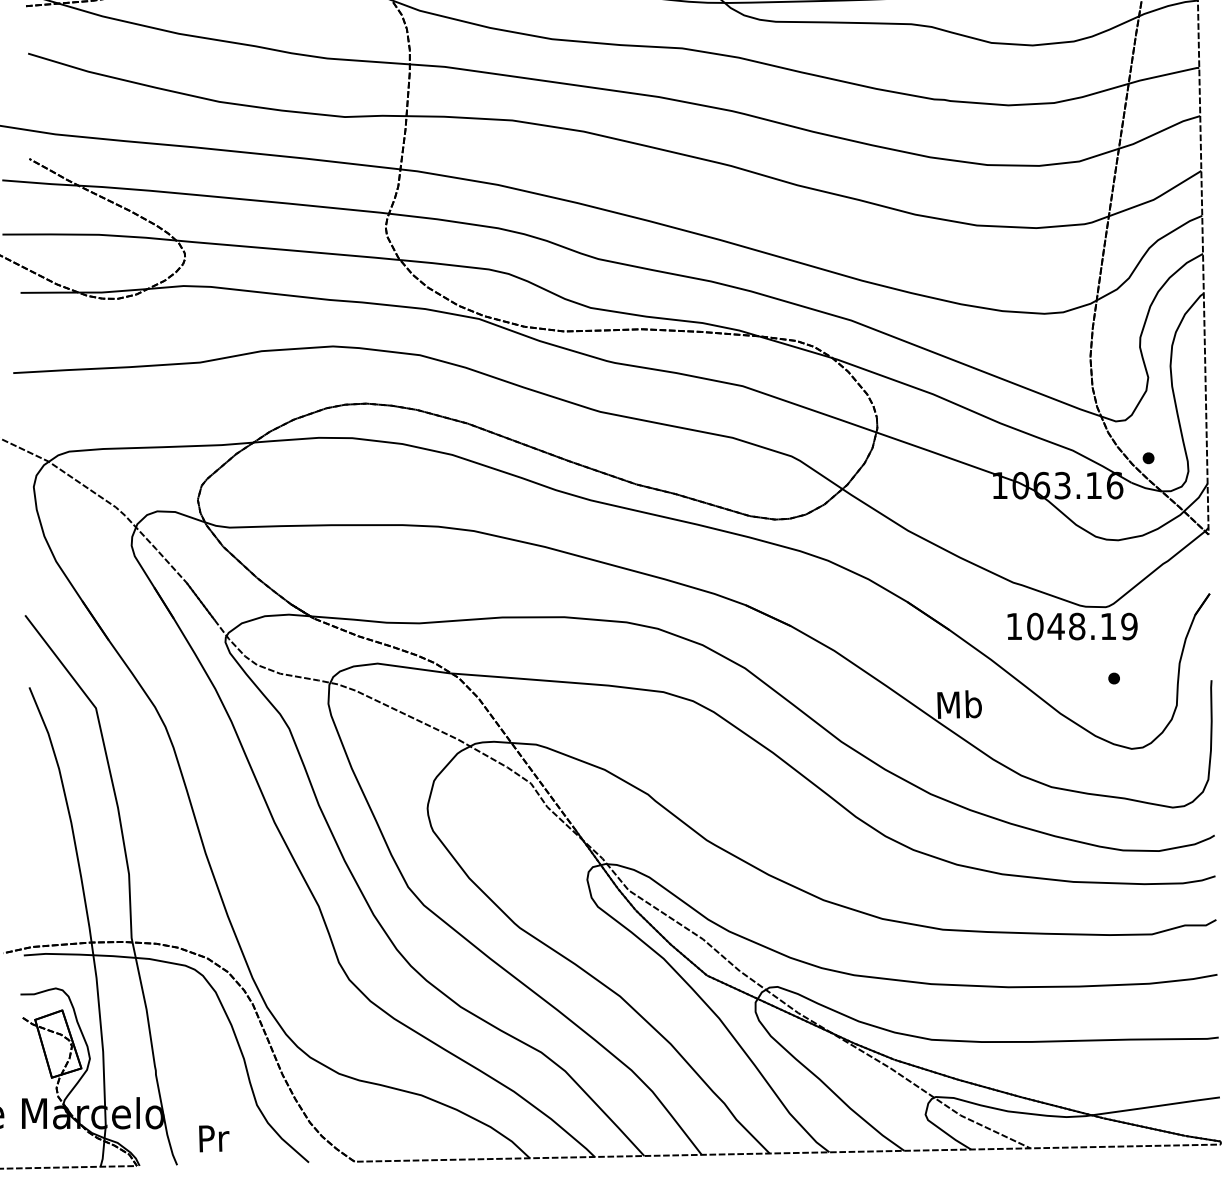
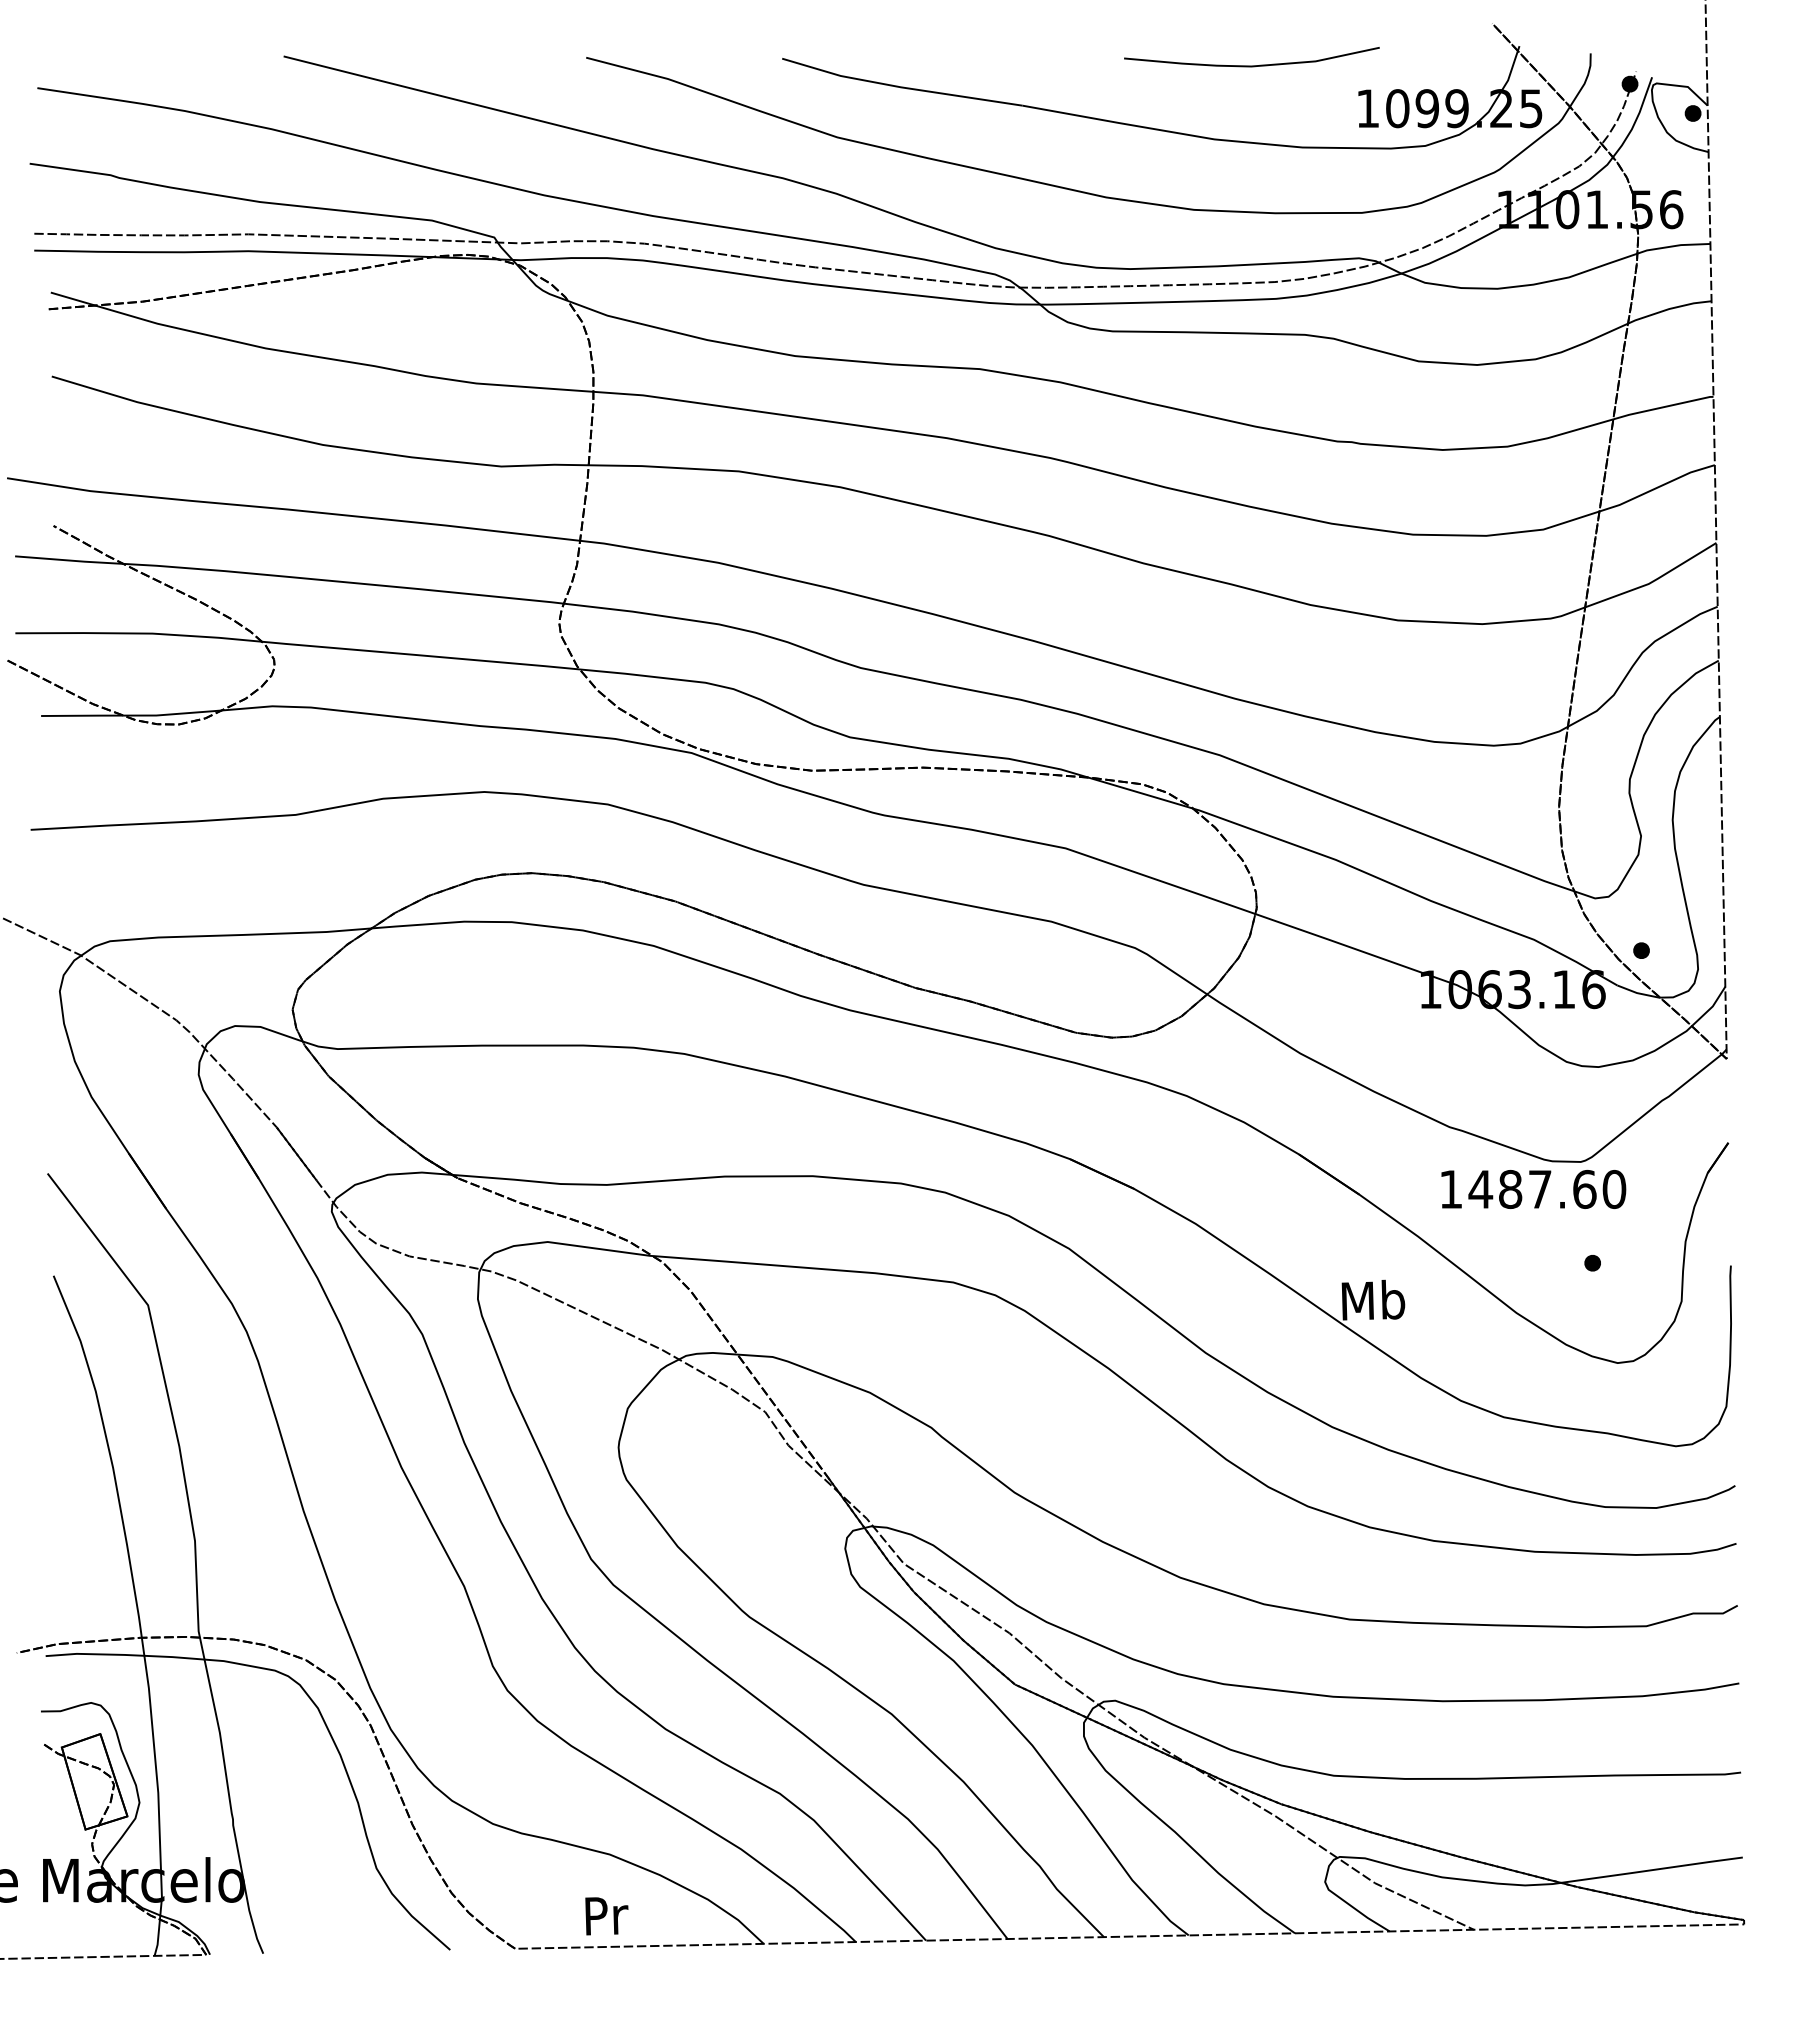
text: (1082, 626) -> (1547, 1189), 1048.19 -> 1487.60
text: (213, 1138) -> (606, 1916), moved

